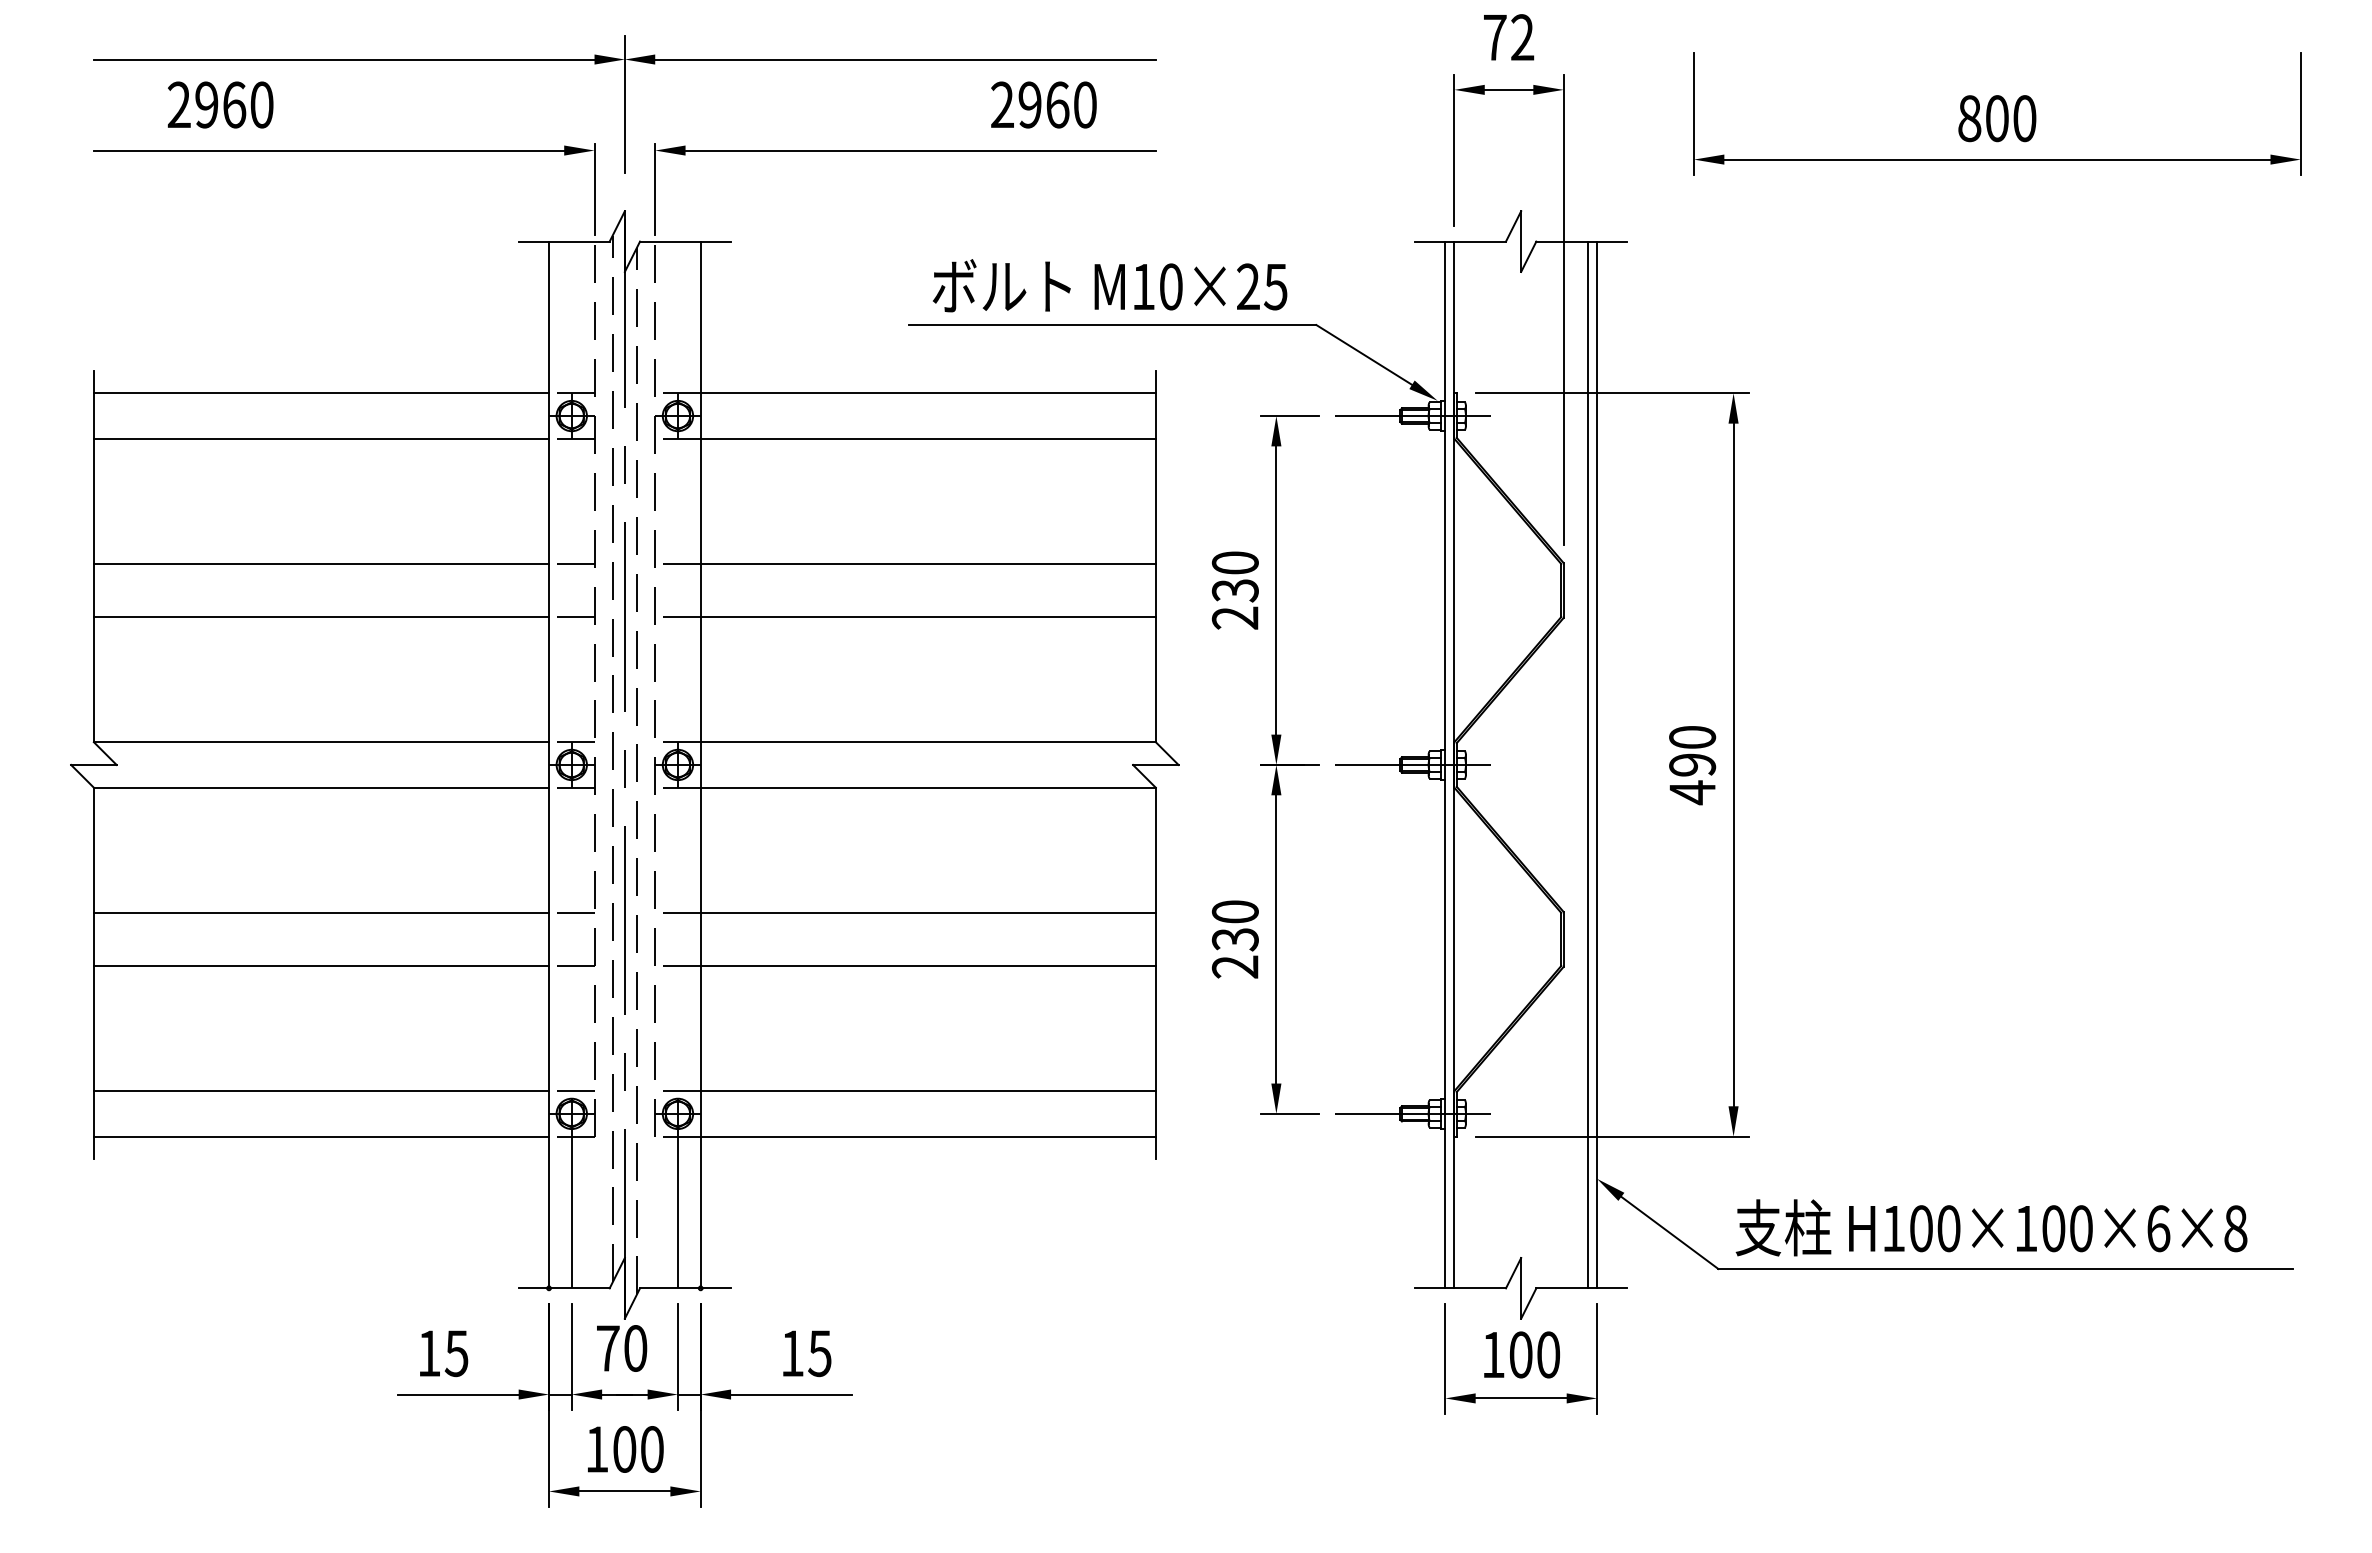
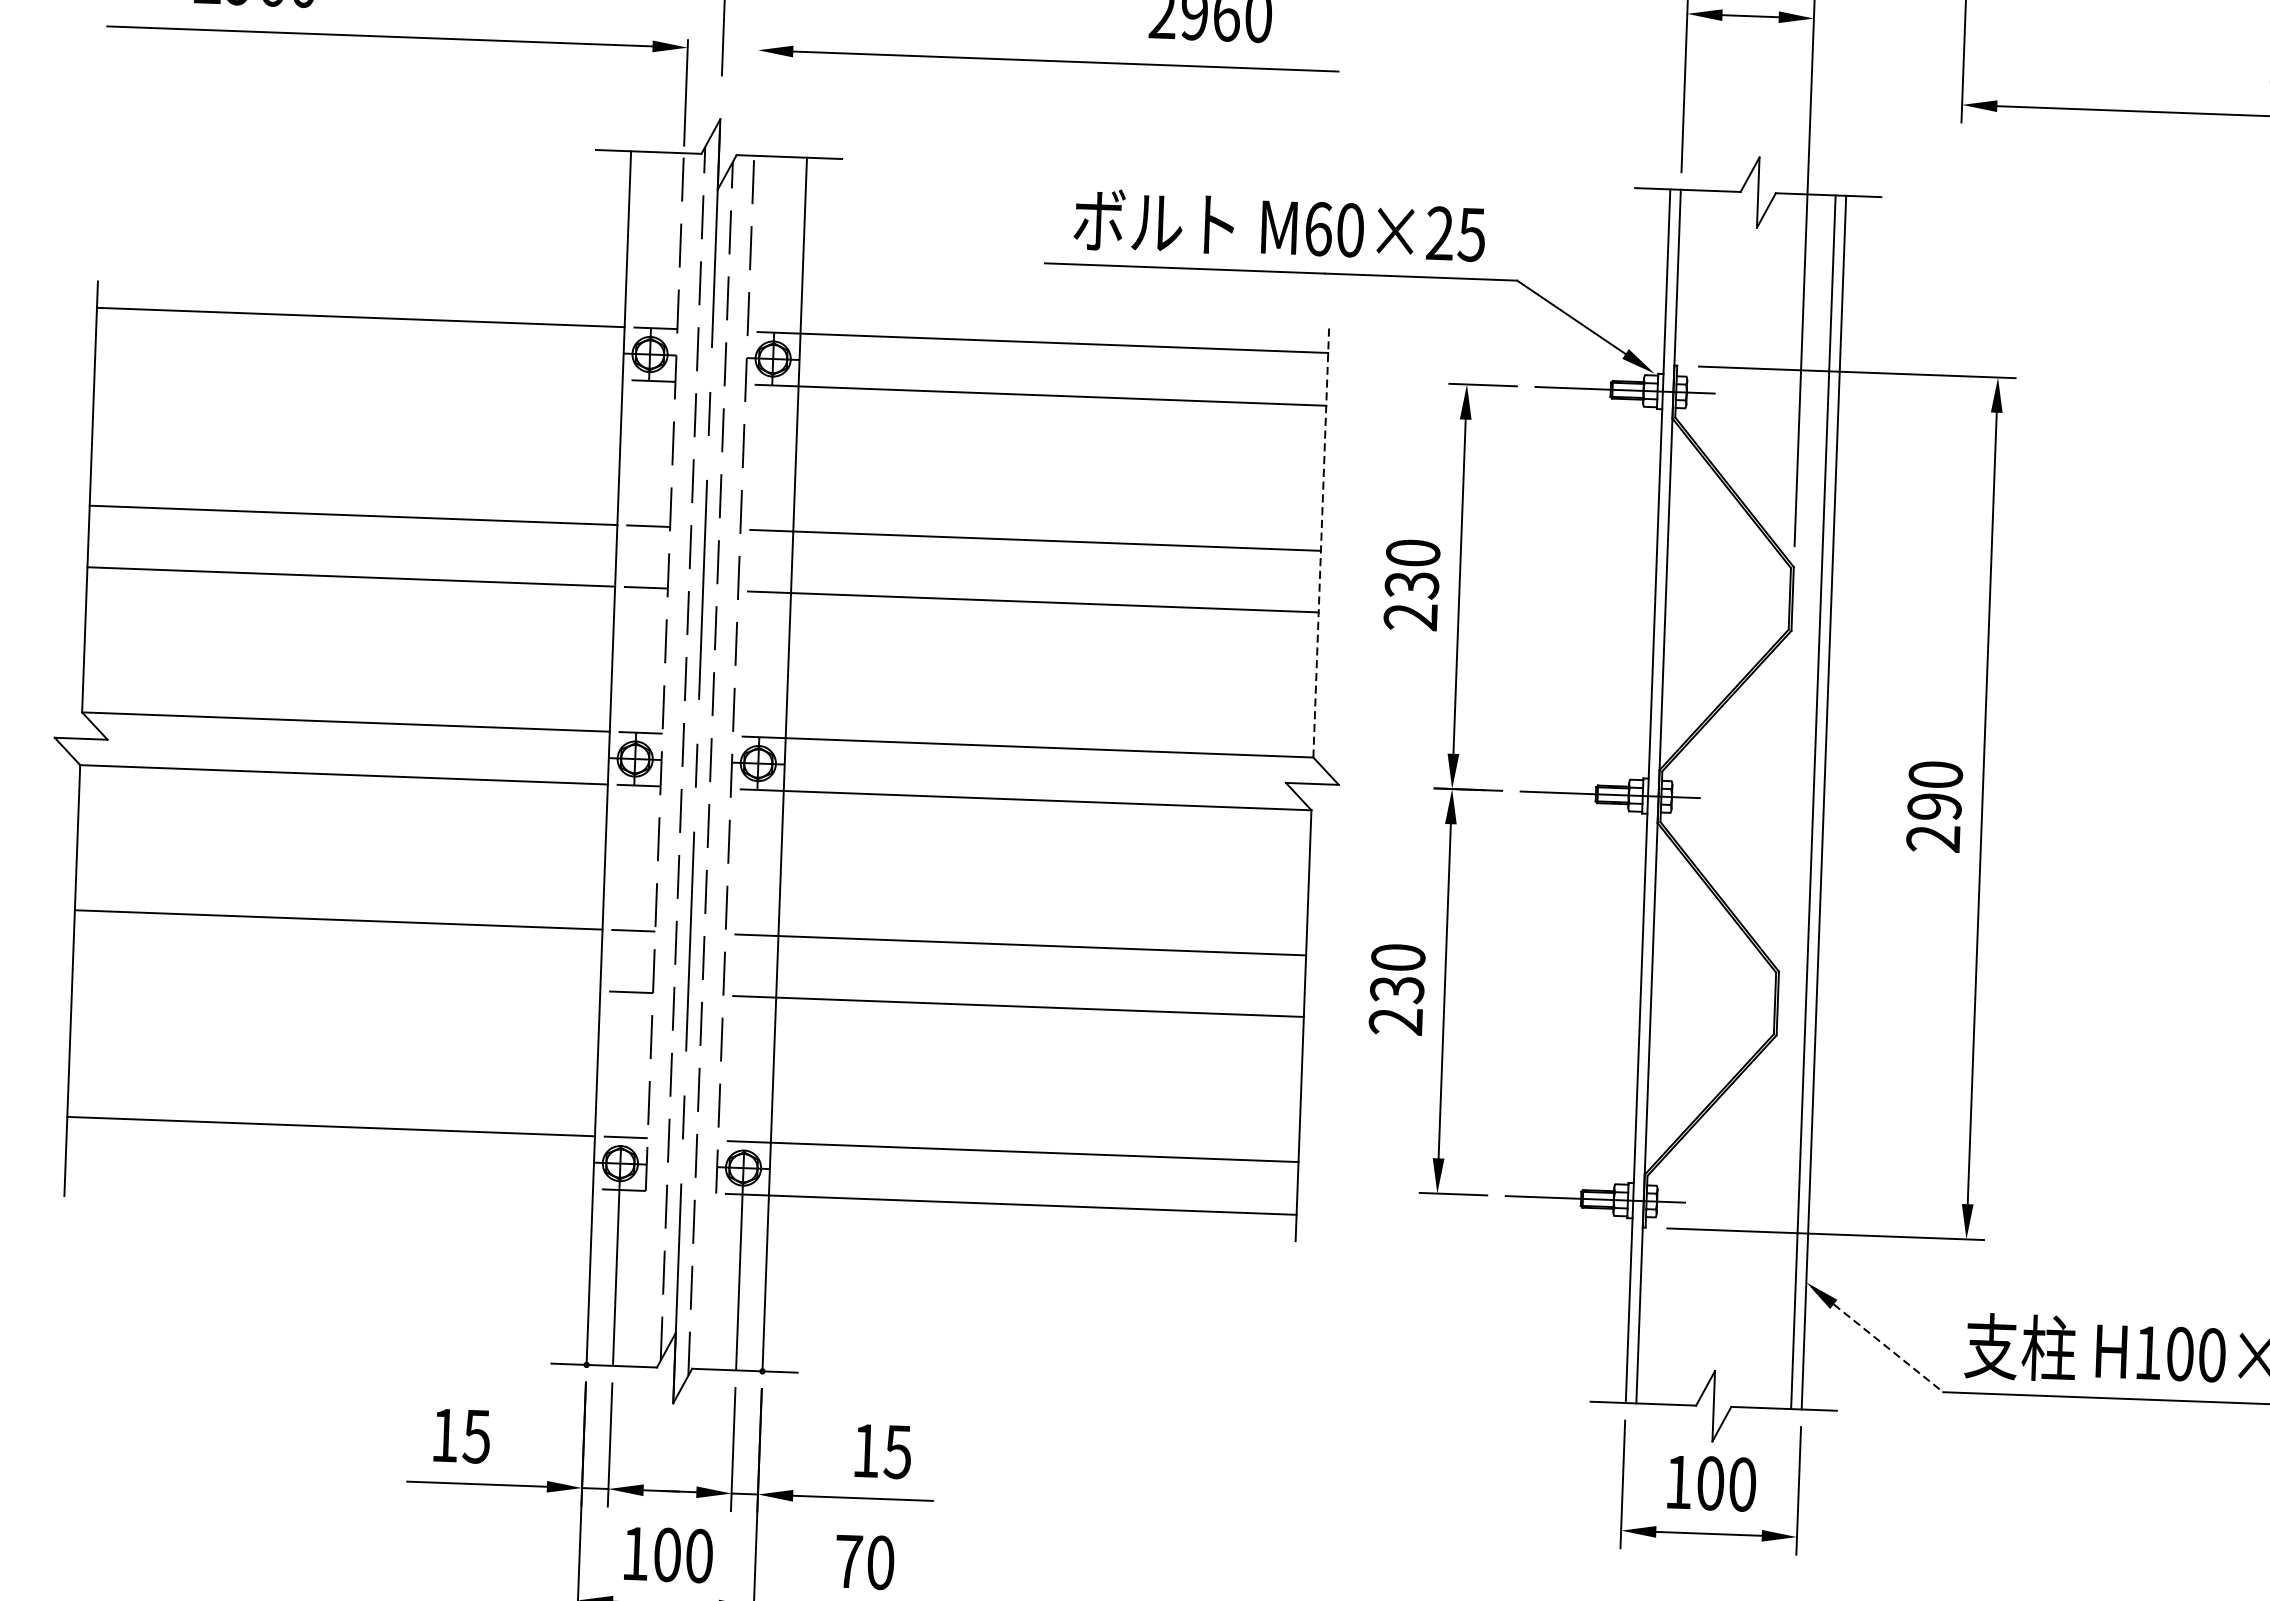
line: (655, 189) -> (756, 95), removed
text: (1143, 286) -> (1318, 228), M10×25 -> M60×25
line: (321, 438) -> (358, 369), removed
line: (1155, 556) -> (1320, 542), solid -> dashed
text: (1692, 792) -> (1933, 838), 490 -> 290
line: (321, 965) -> (336, 980), removed
line: (321, 1136) -> (329, 1179), removed
line: (1670, 1233) -> (1889, 1349), solid -> dashed
text: (622, 1348) -> (865, 1562), moved

